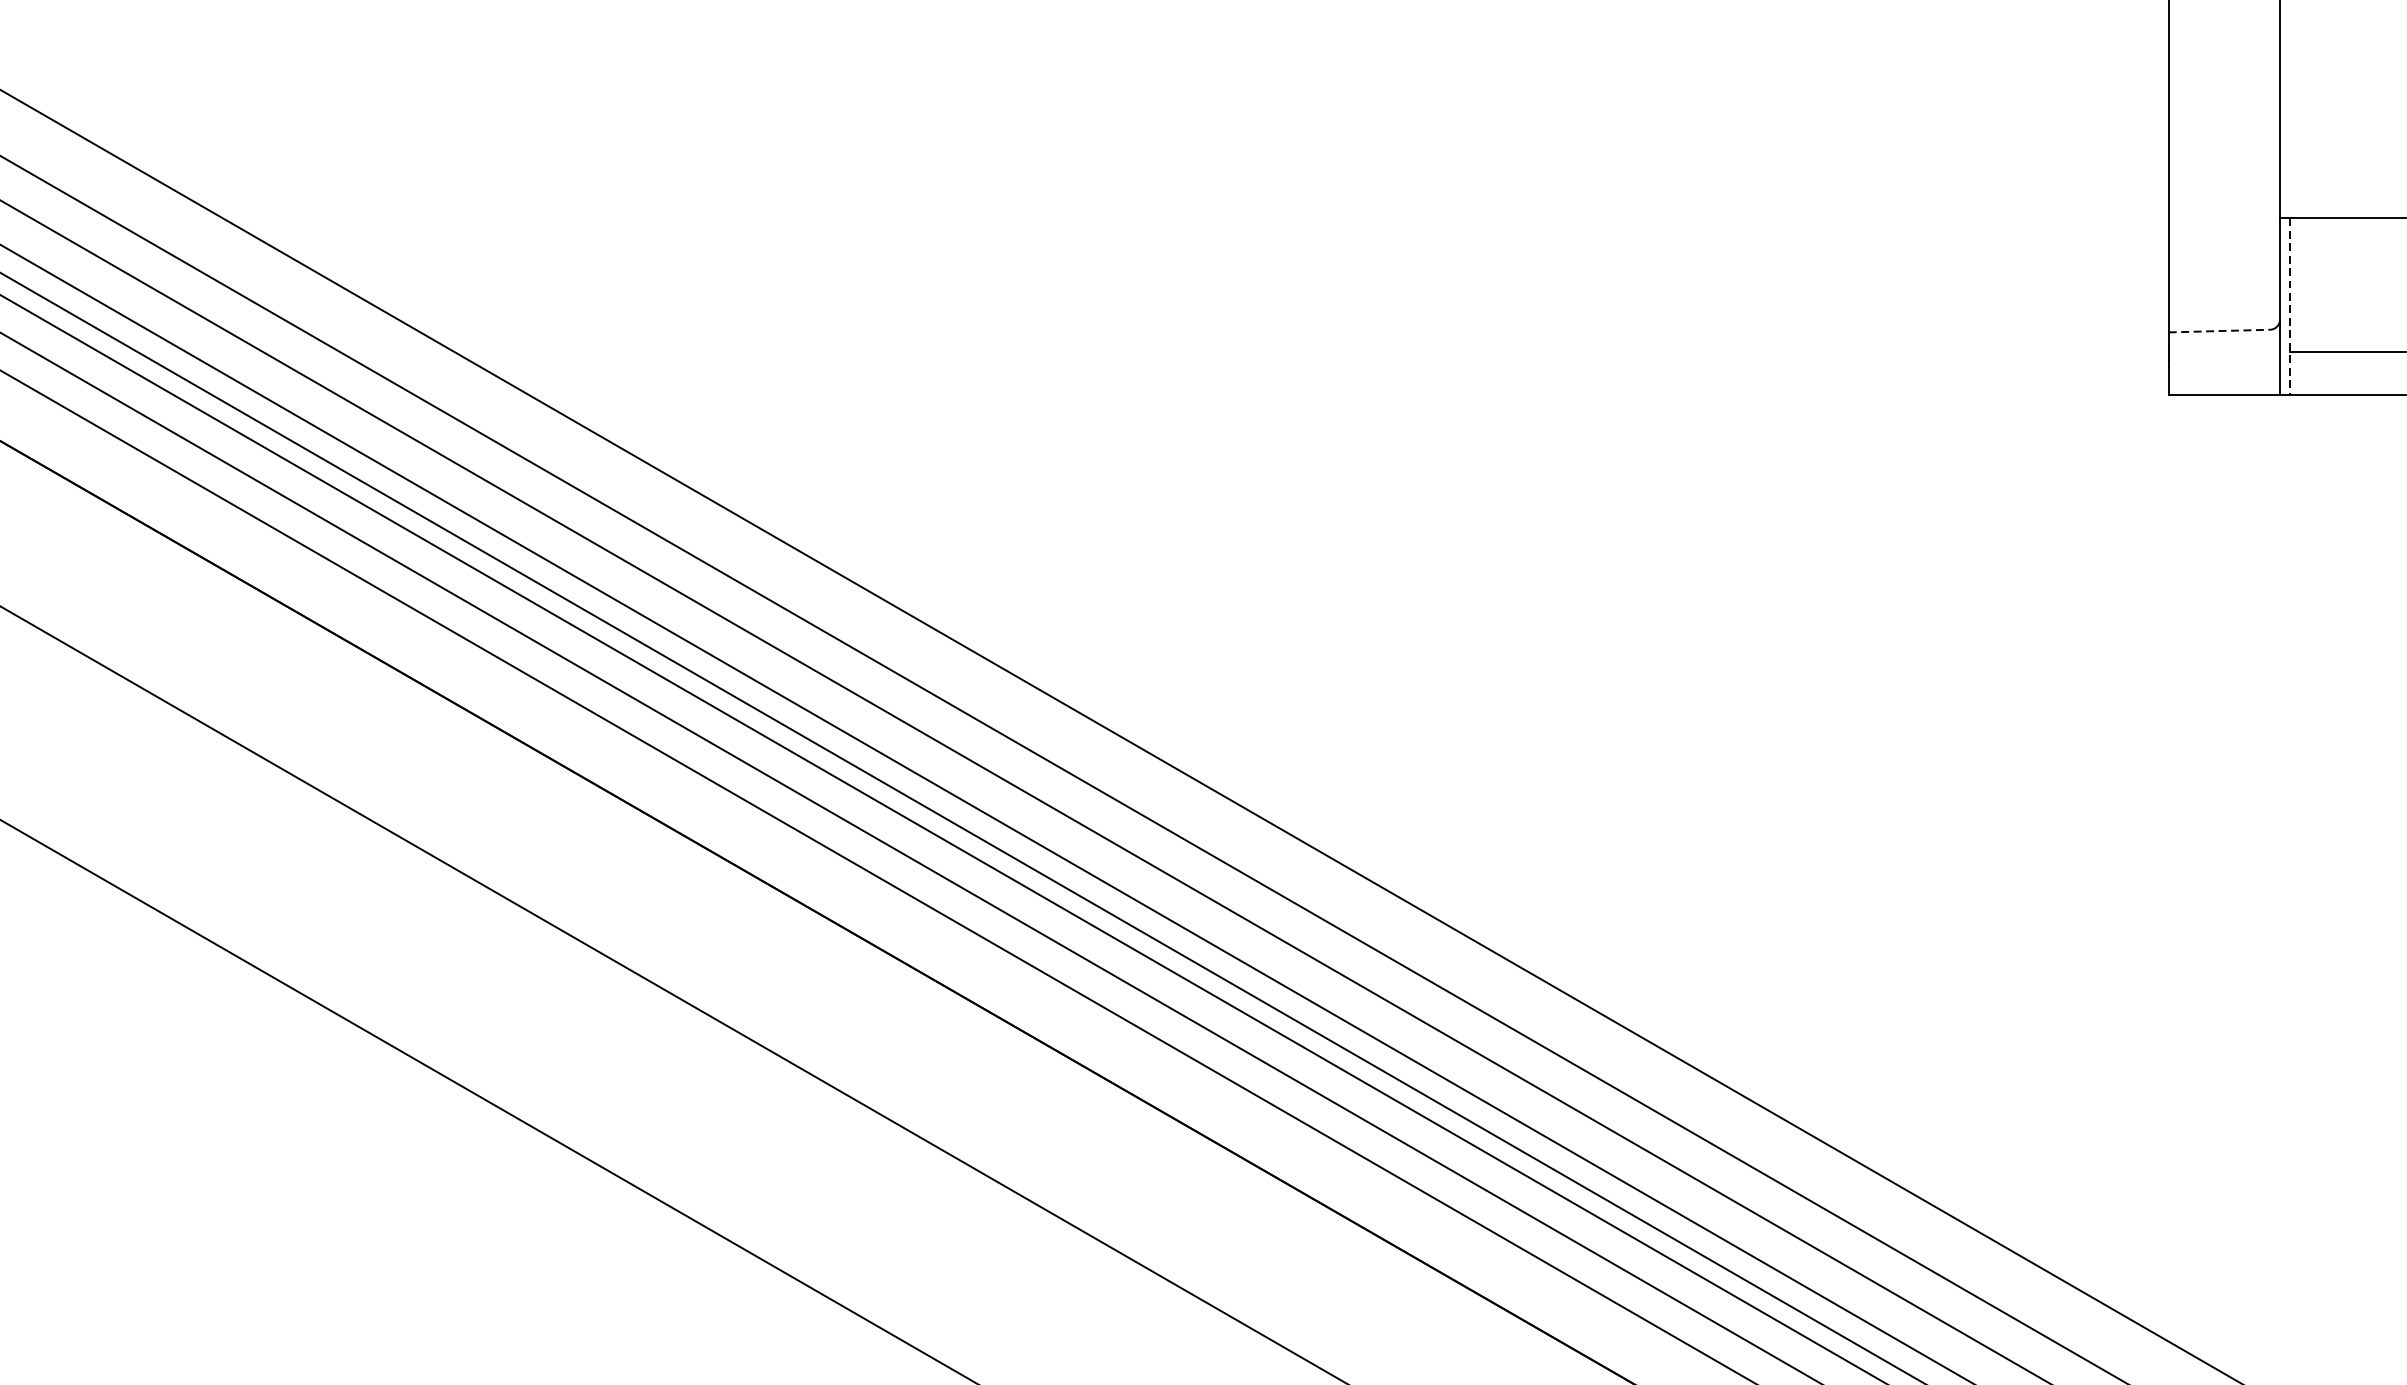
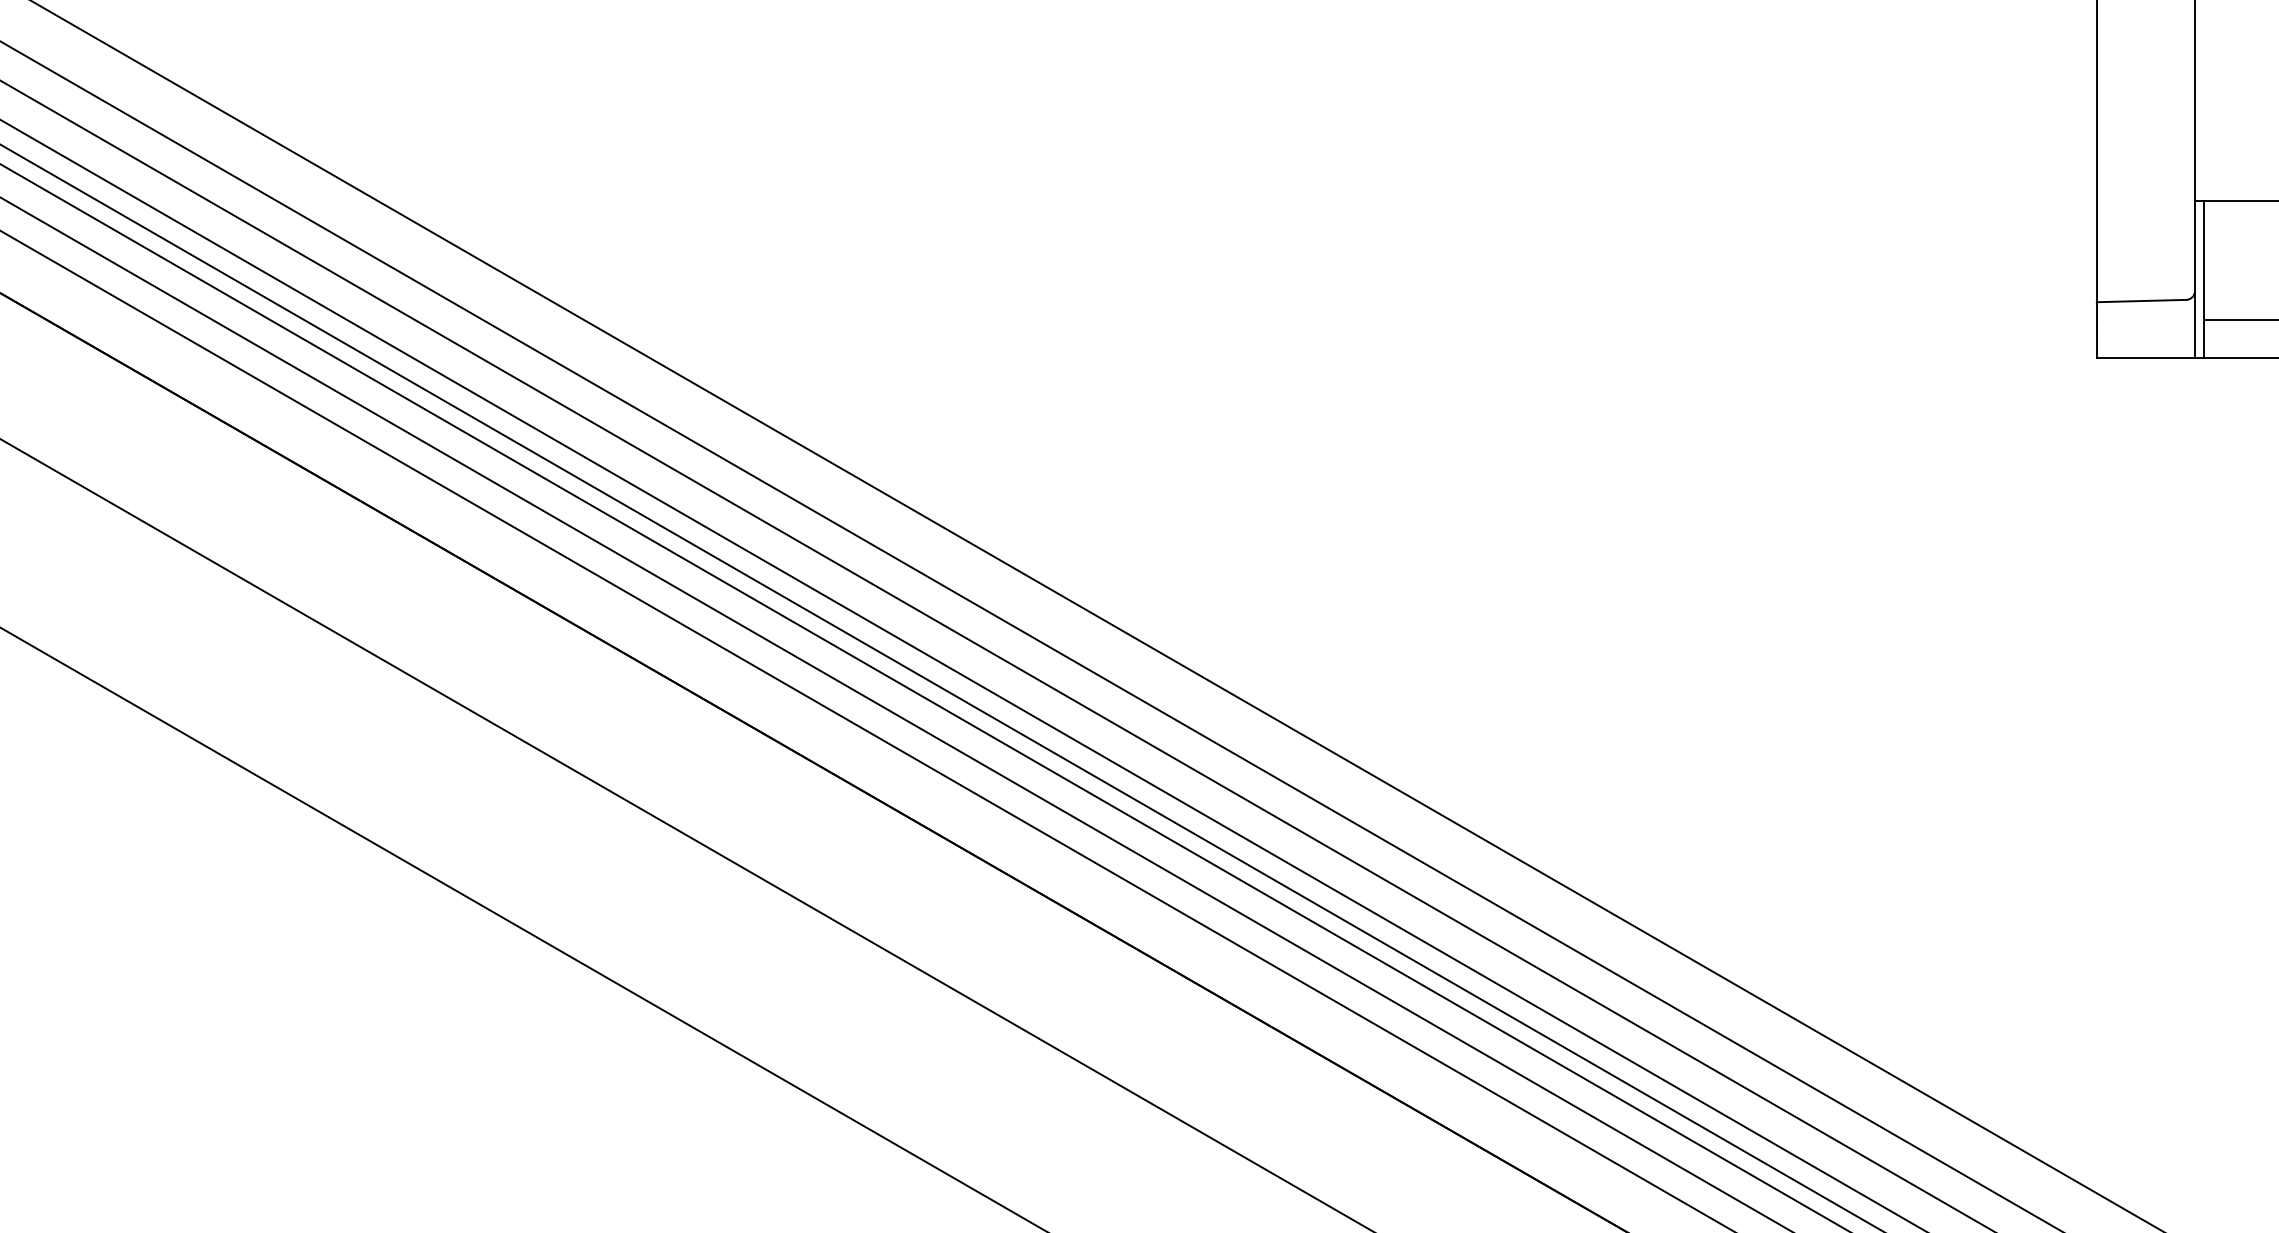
line: (2289, 307) -> (2203, 280), dashed -> solid
line: (2219, 331) -> (2141, 301), dashed -> solid

